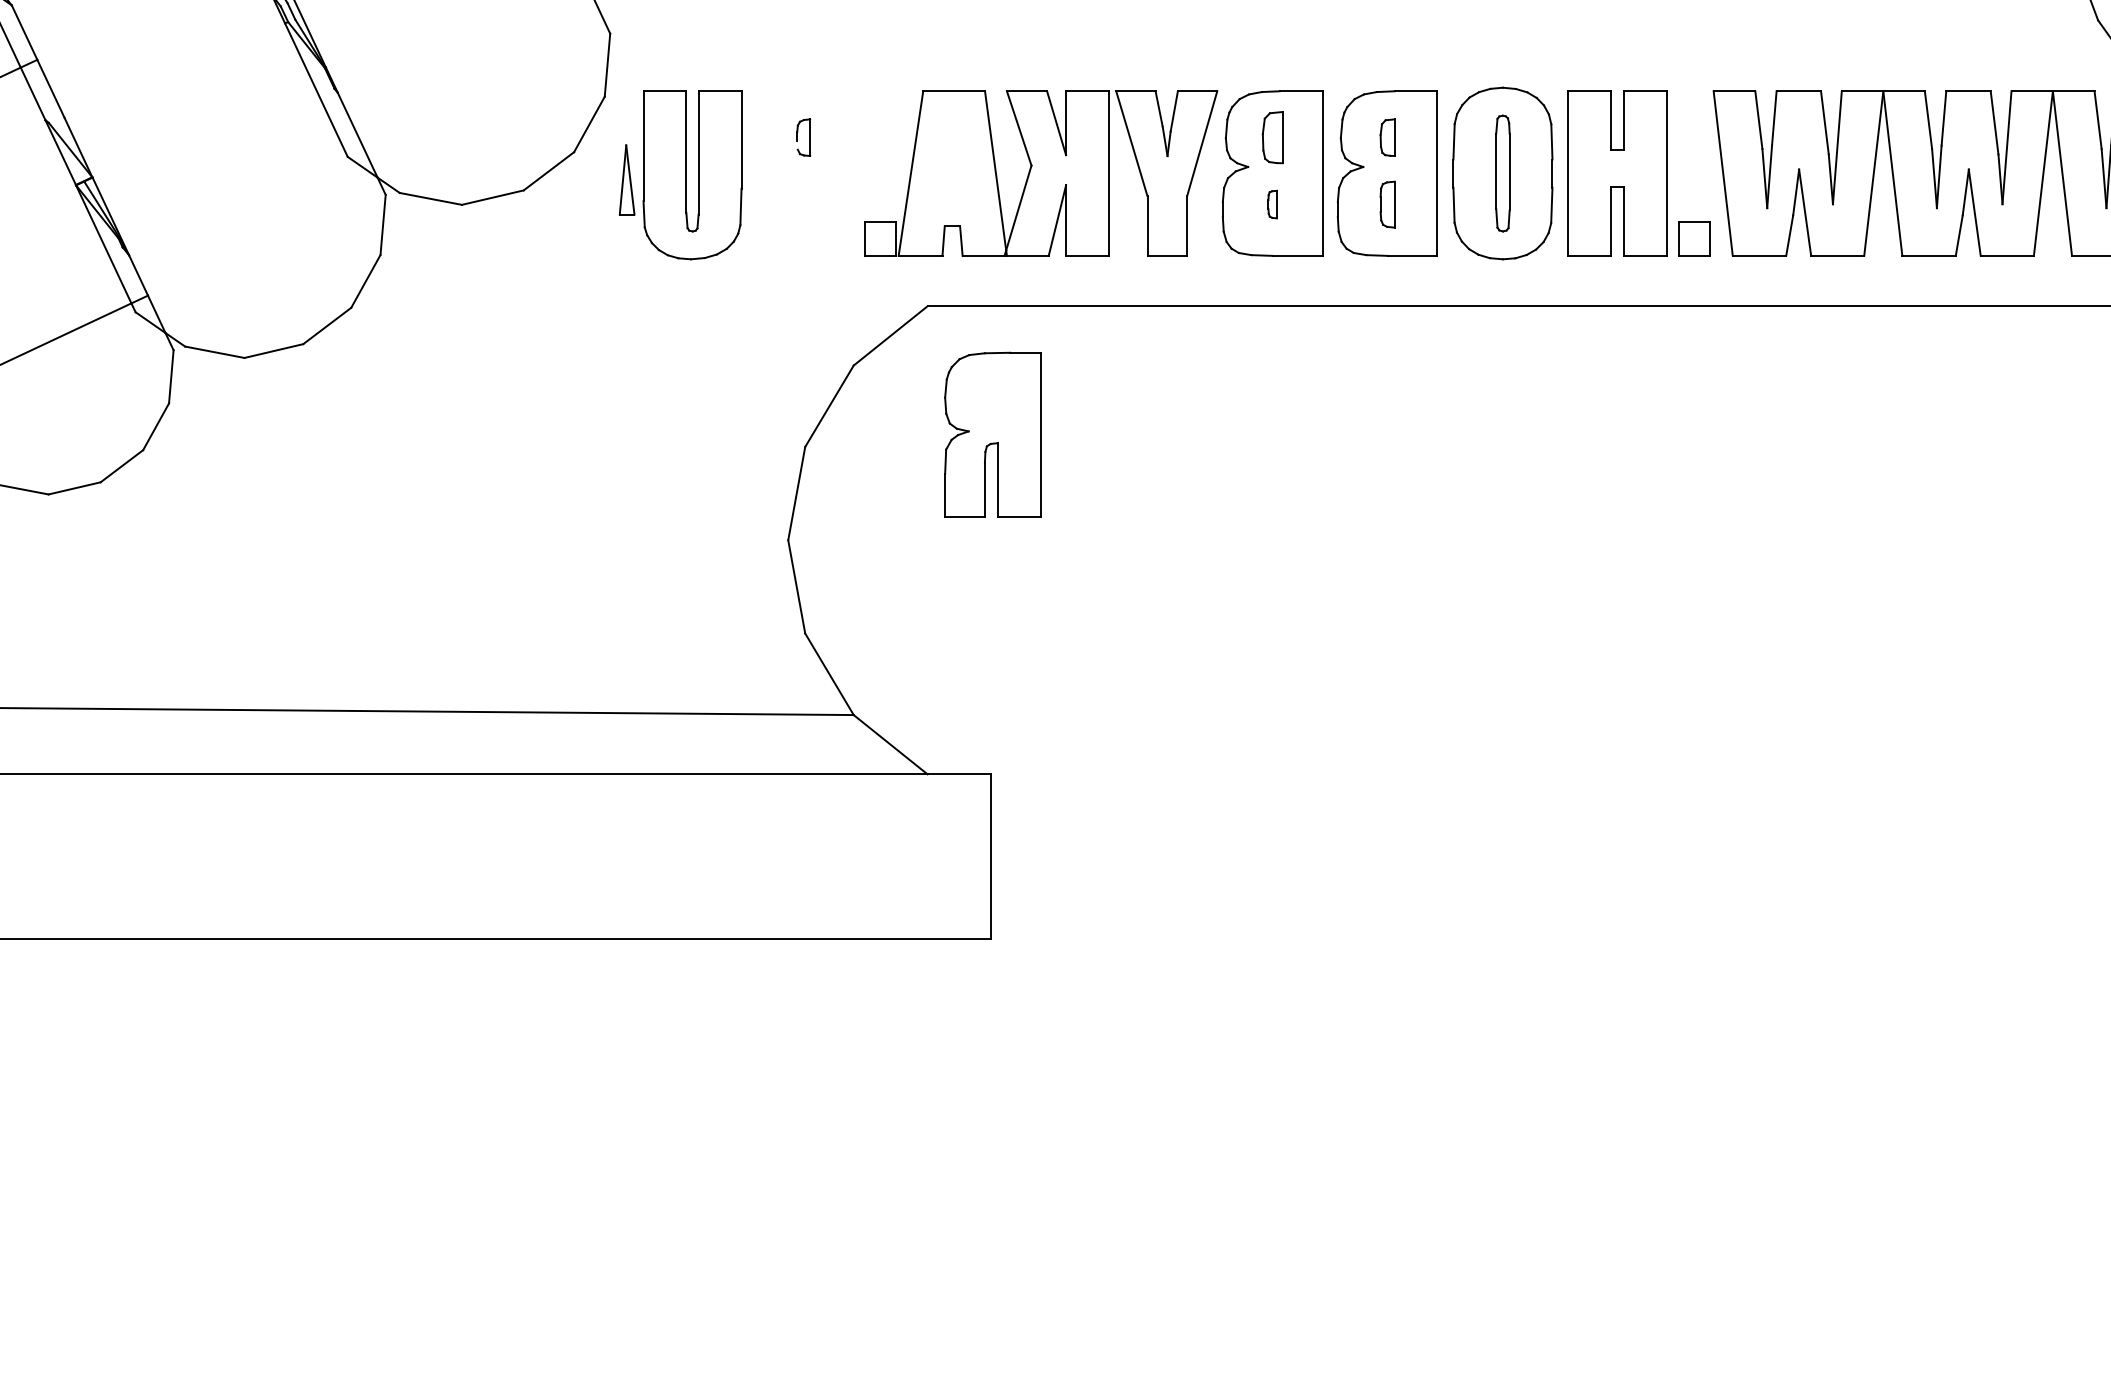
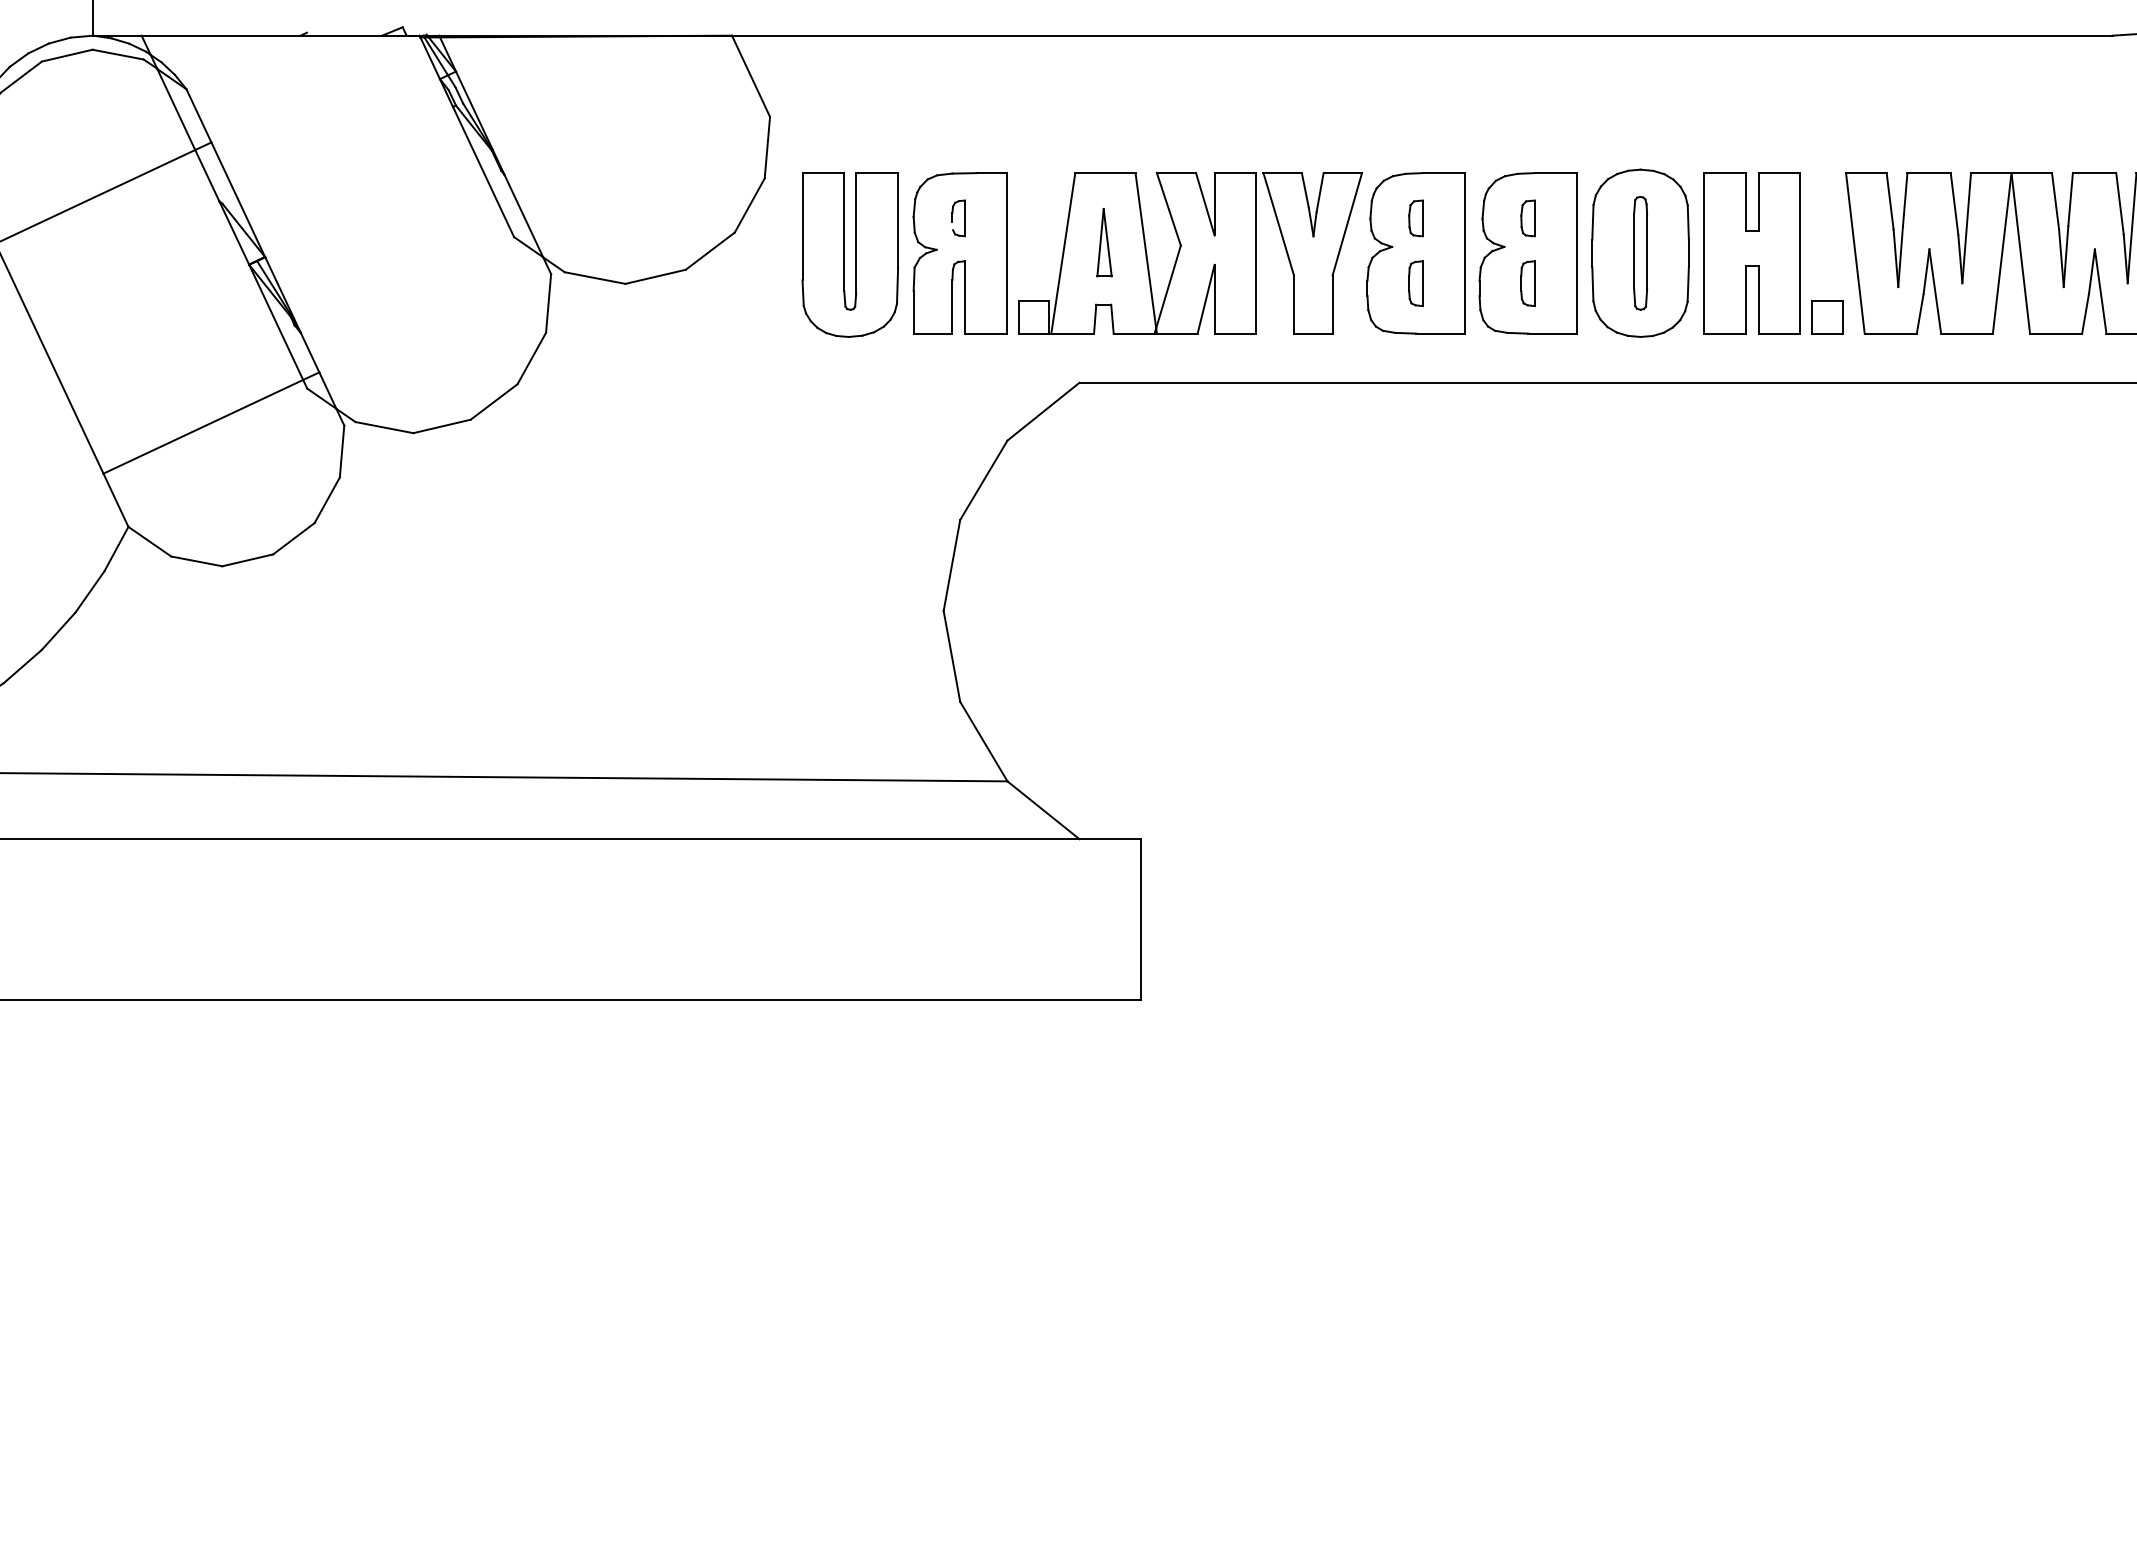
part: (1272, 137) -> (1415, 218), size x0.71
part: (627, 179) -> (1104, 242), moved
part: (1272, 204) -> (1415, 283), size x1.67
part: (992, 435) -> (959, 253), moved

